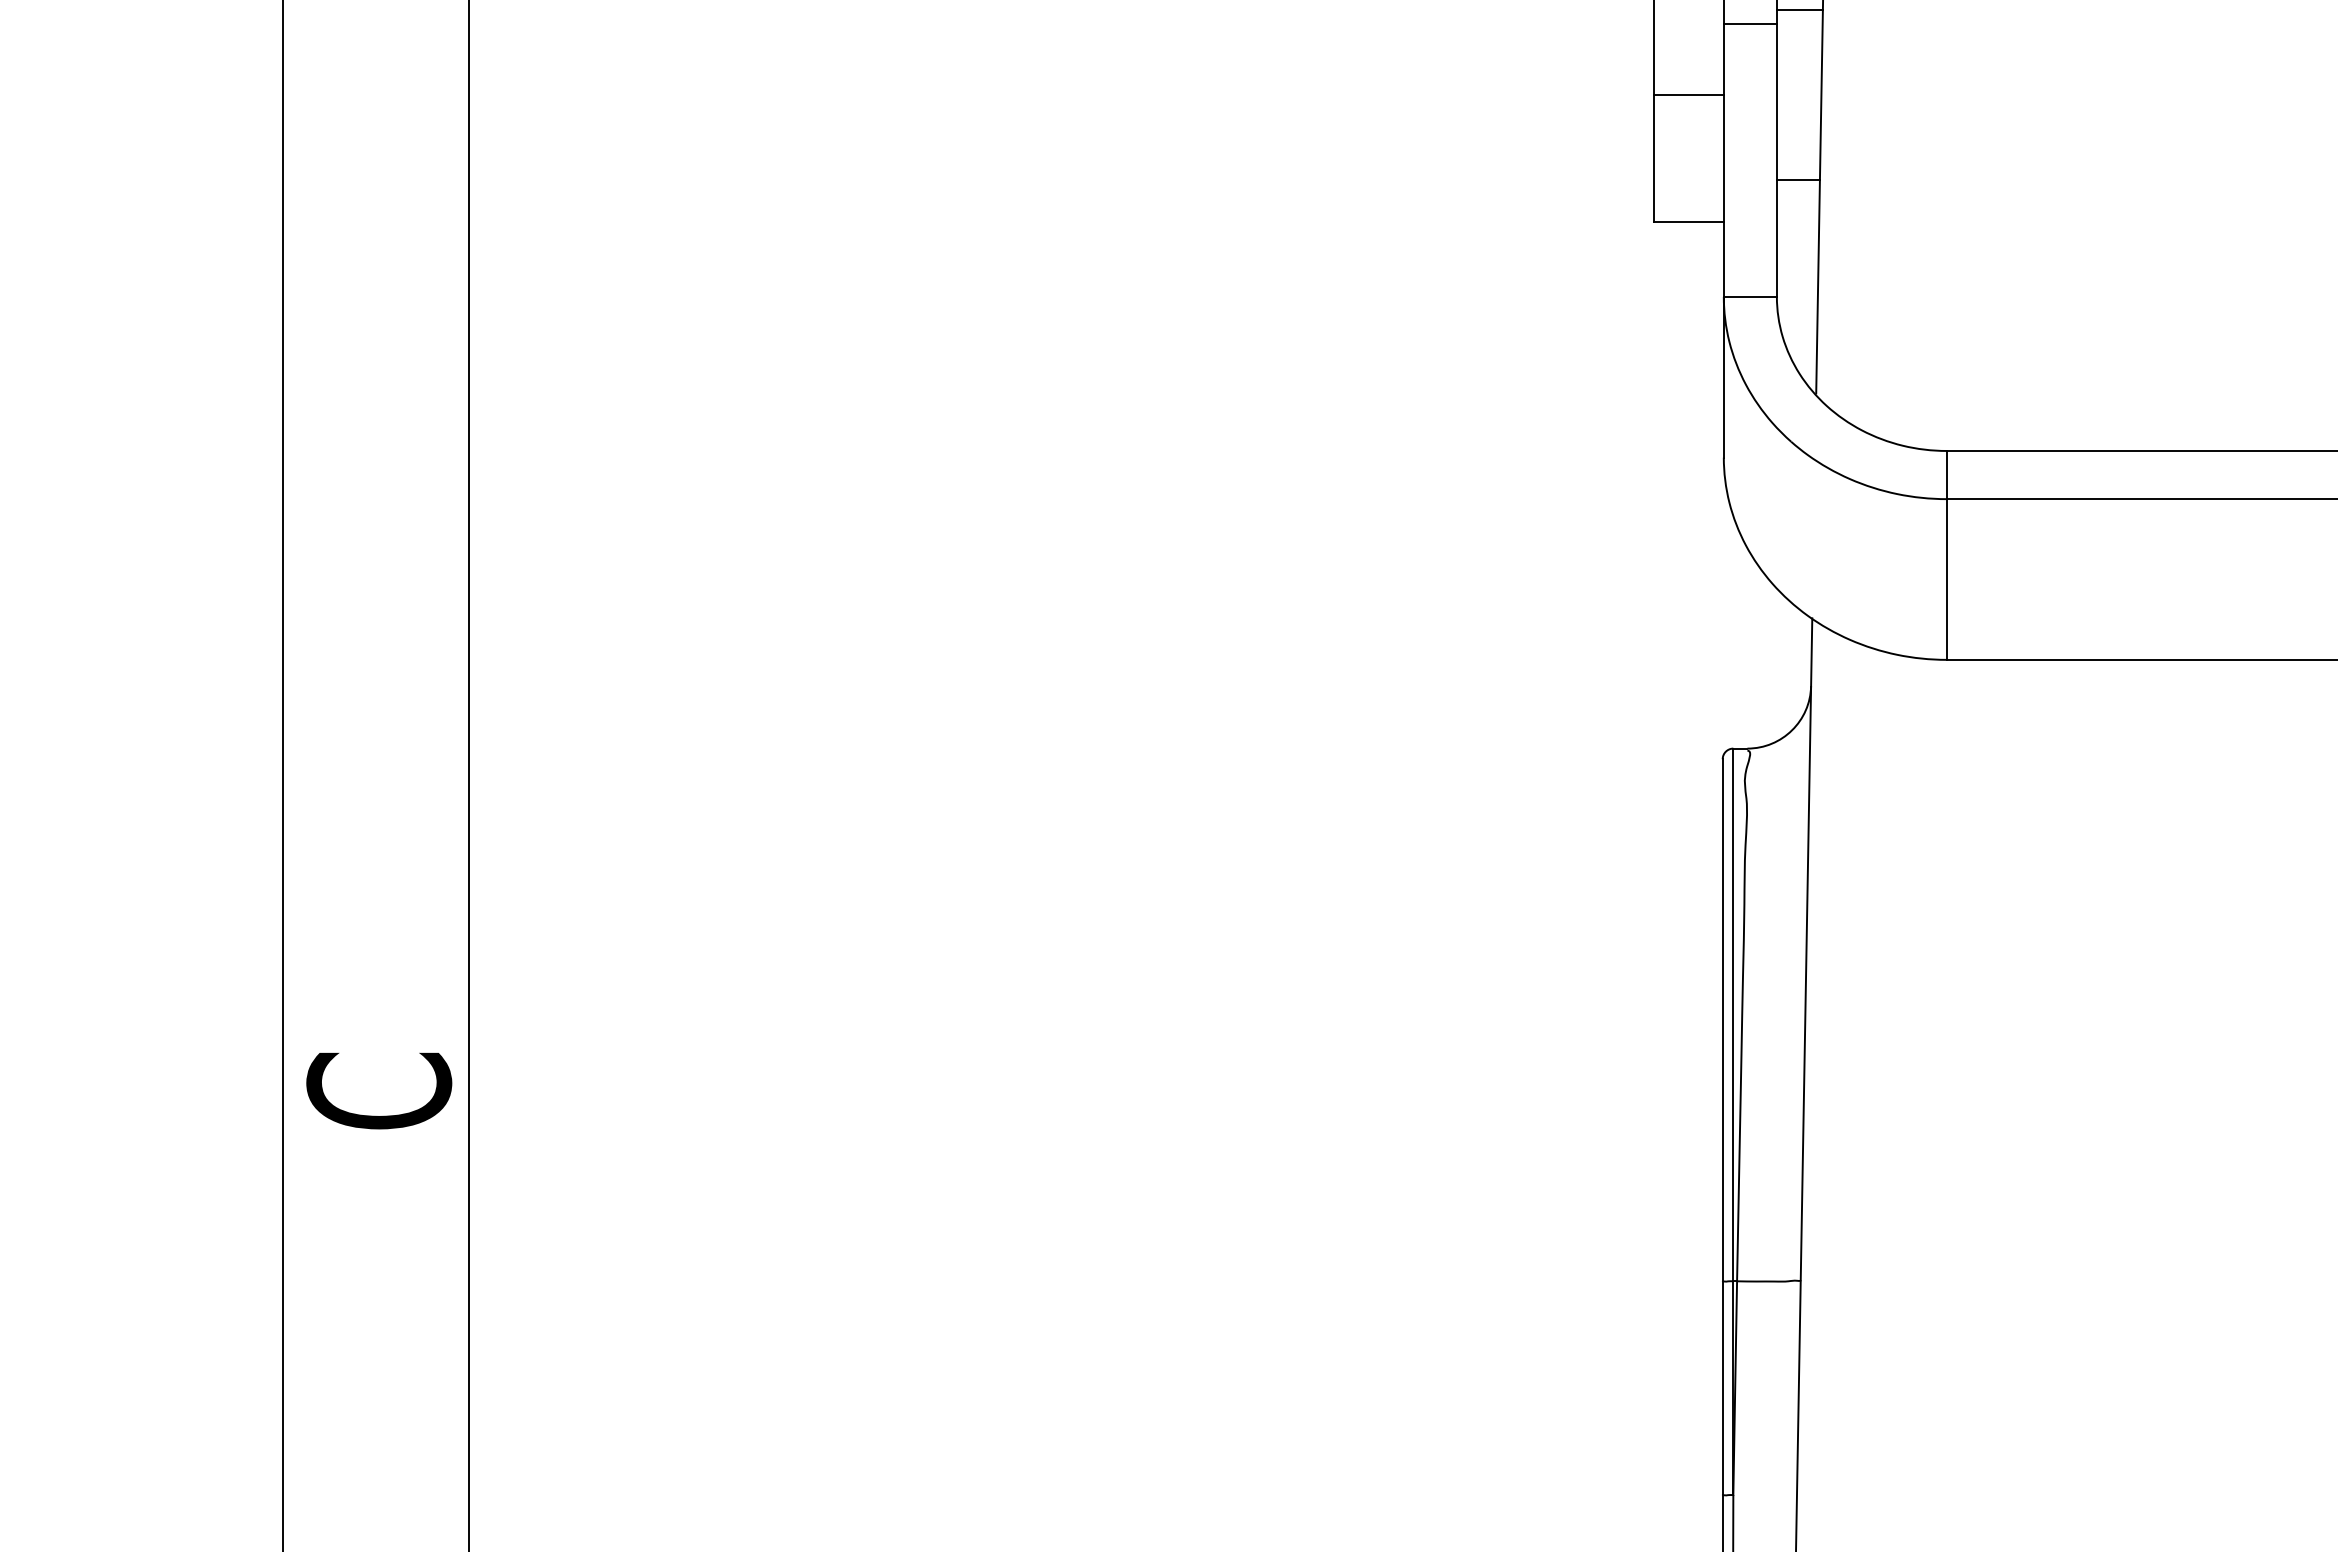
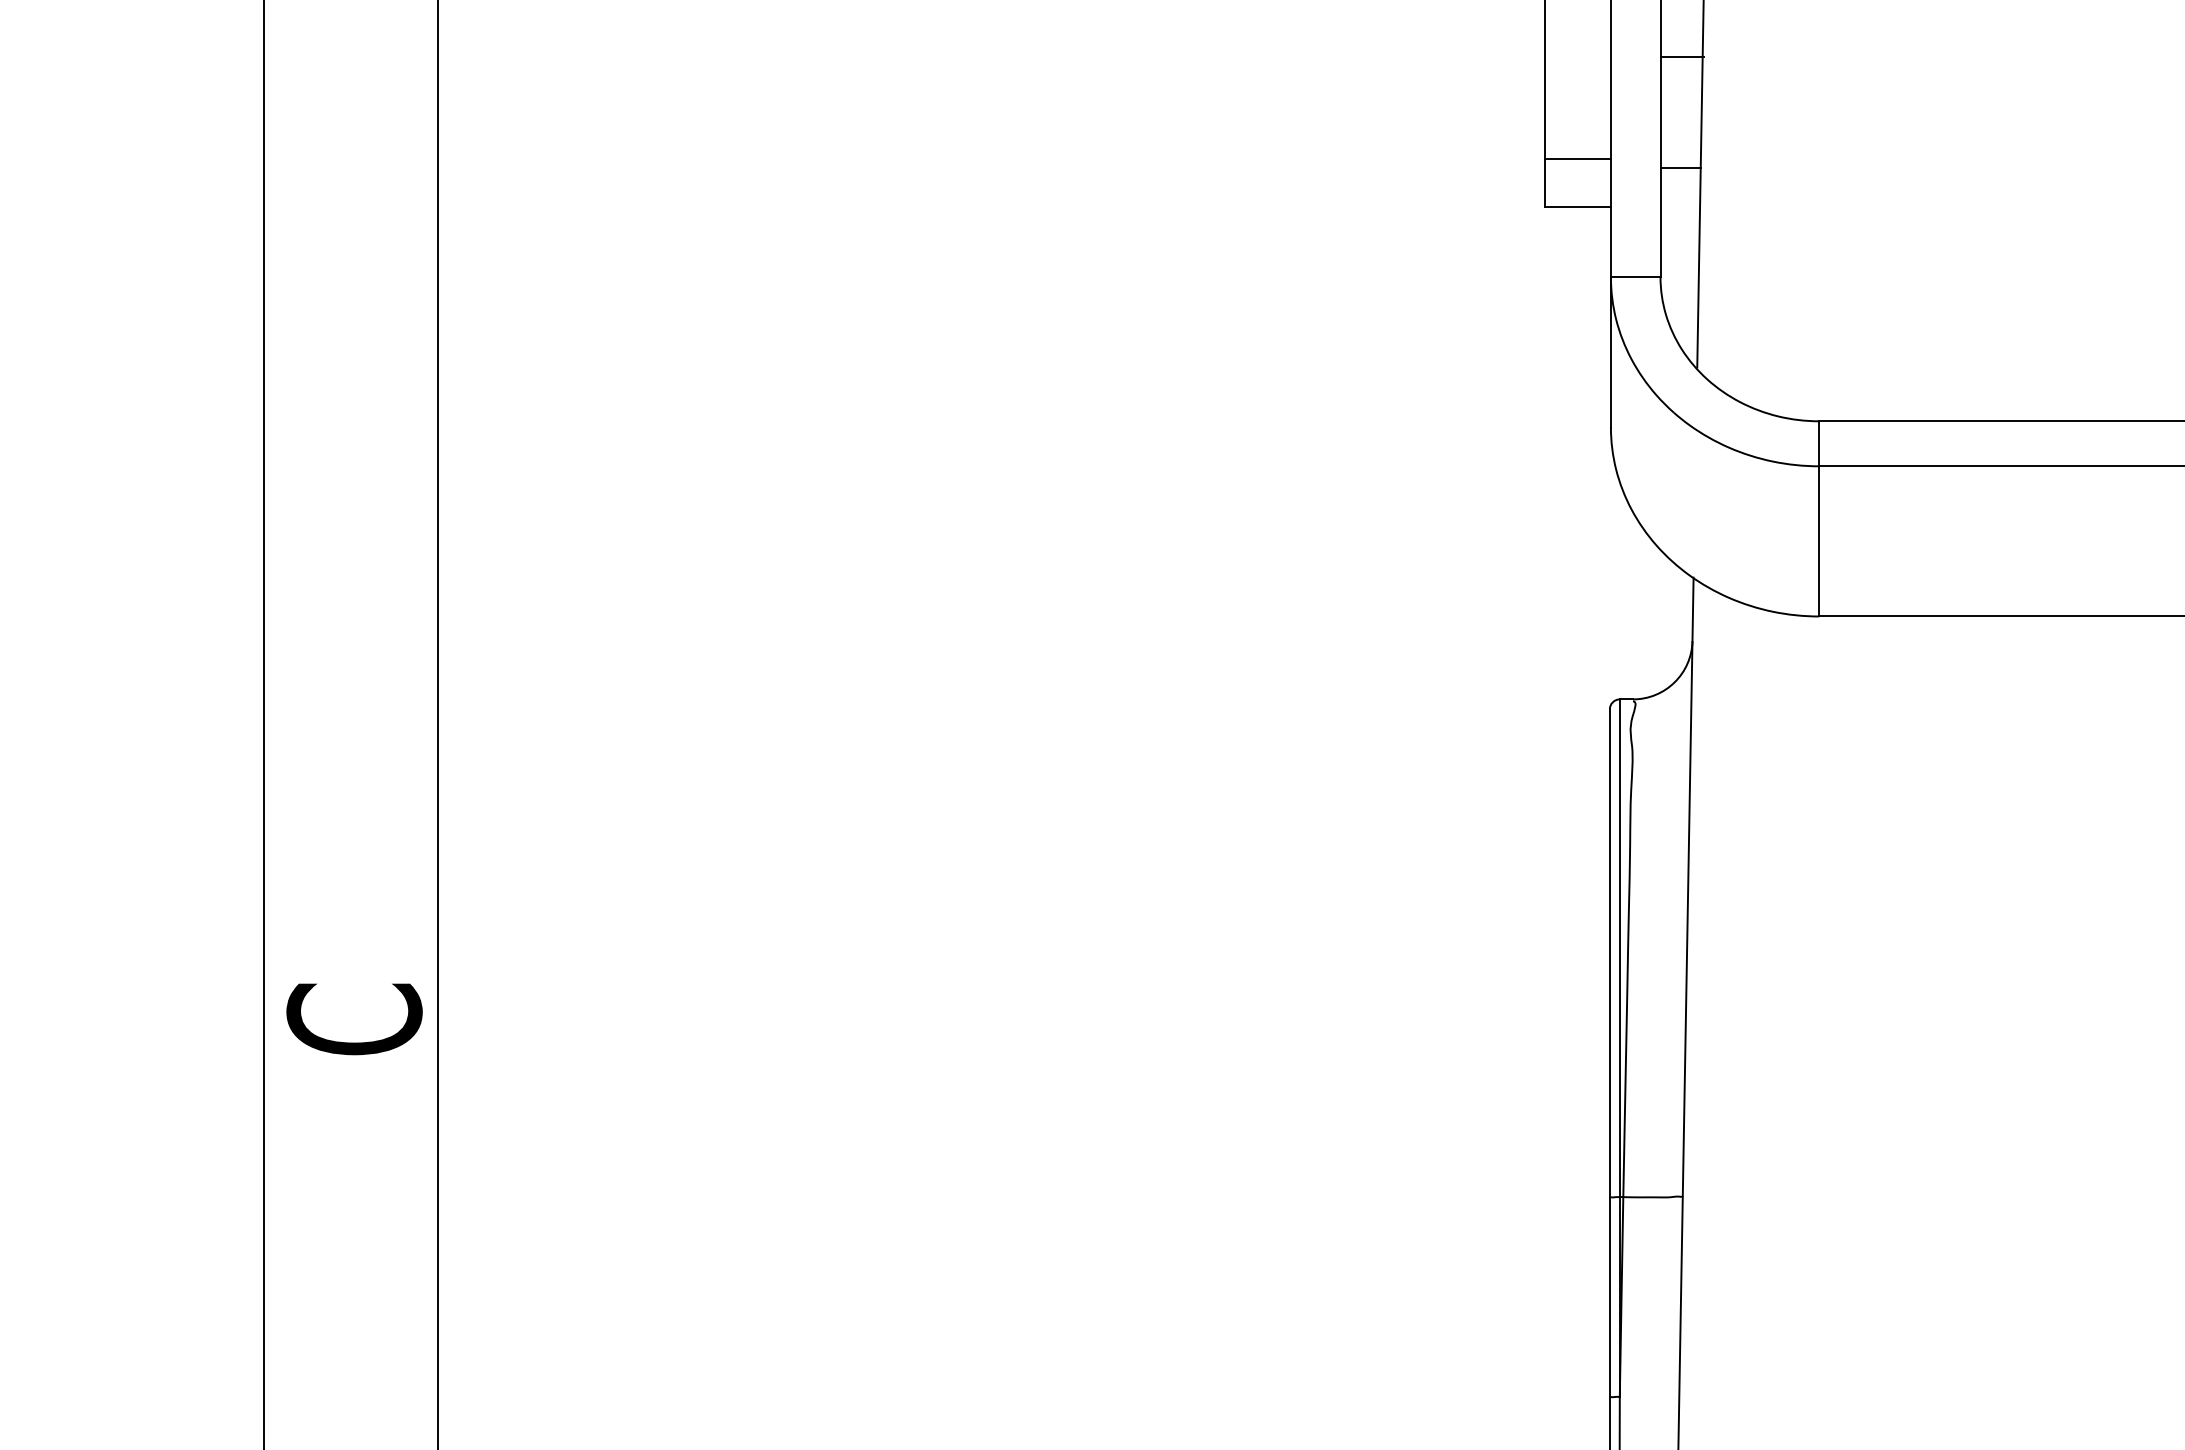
line: (1799, 9) -> (1681, 56), moved
line: (1749, 24) -> (1634, 22), removed
line: (1688, 94) -> (1577, 159), moved

